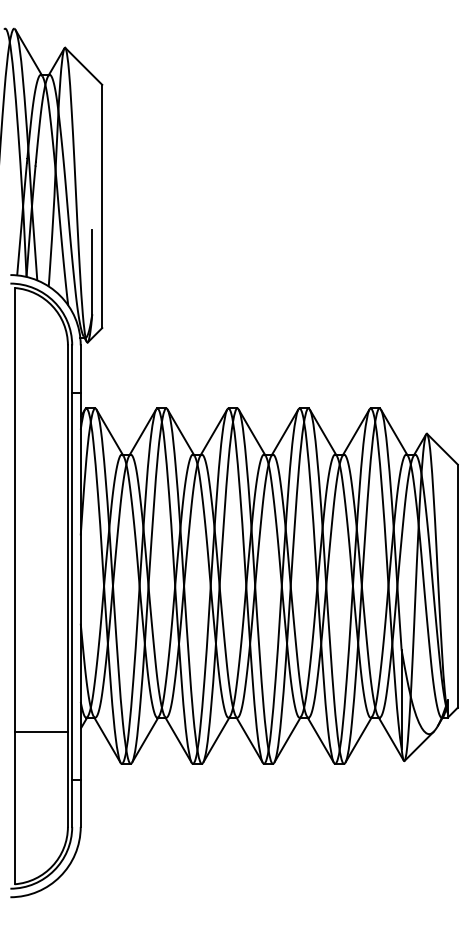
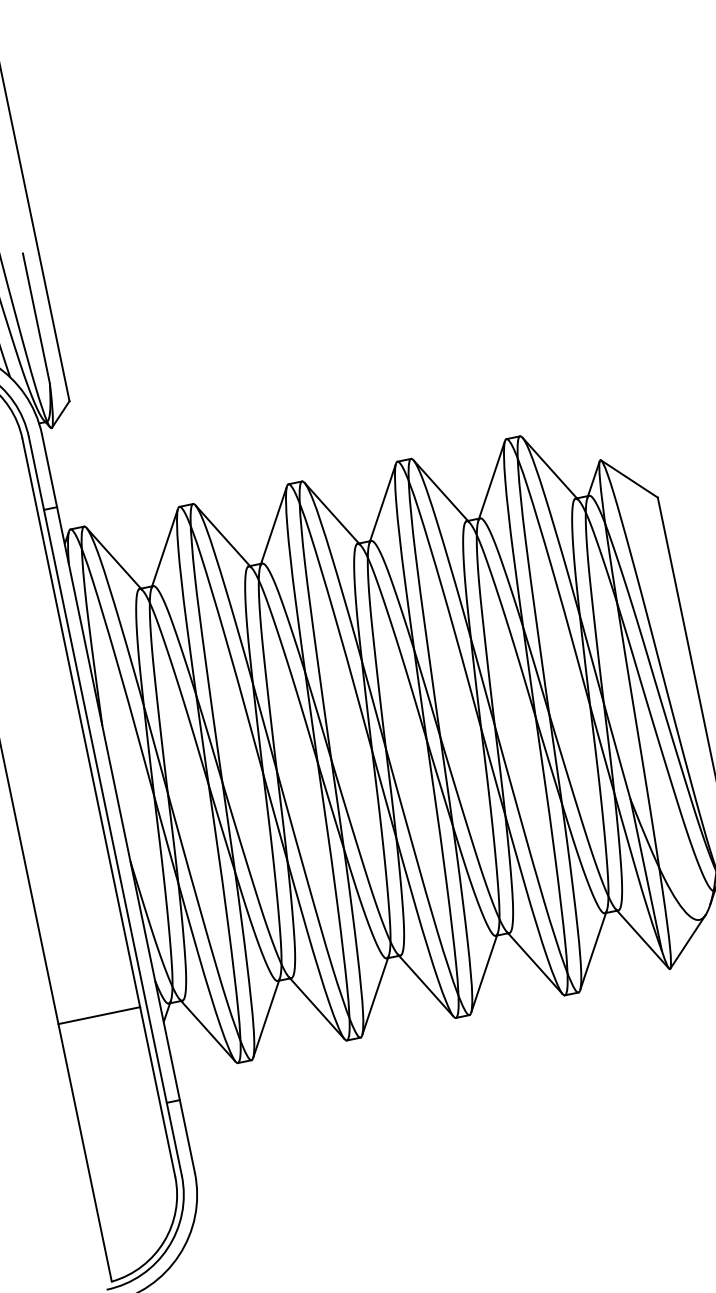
line: (40, 732) -> (98, 1016), moved

